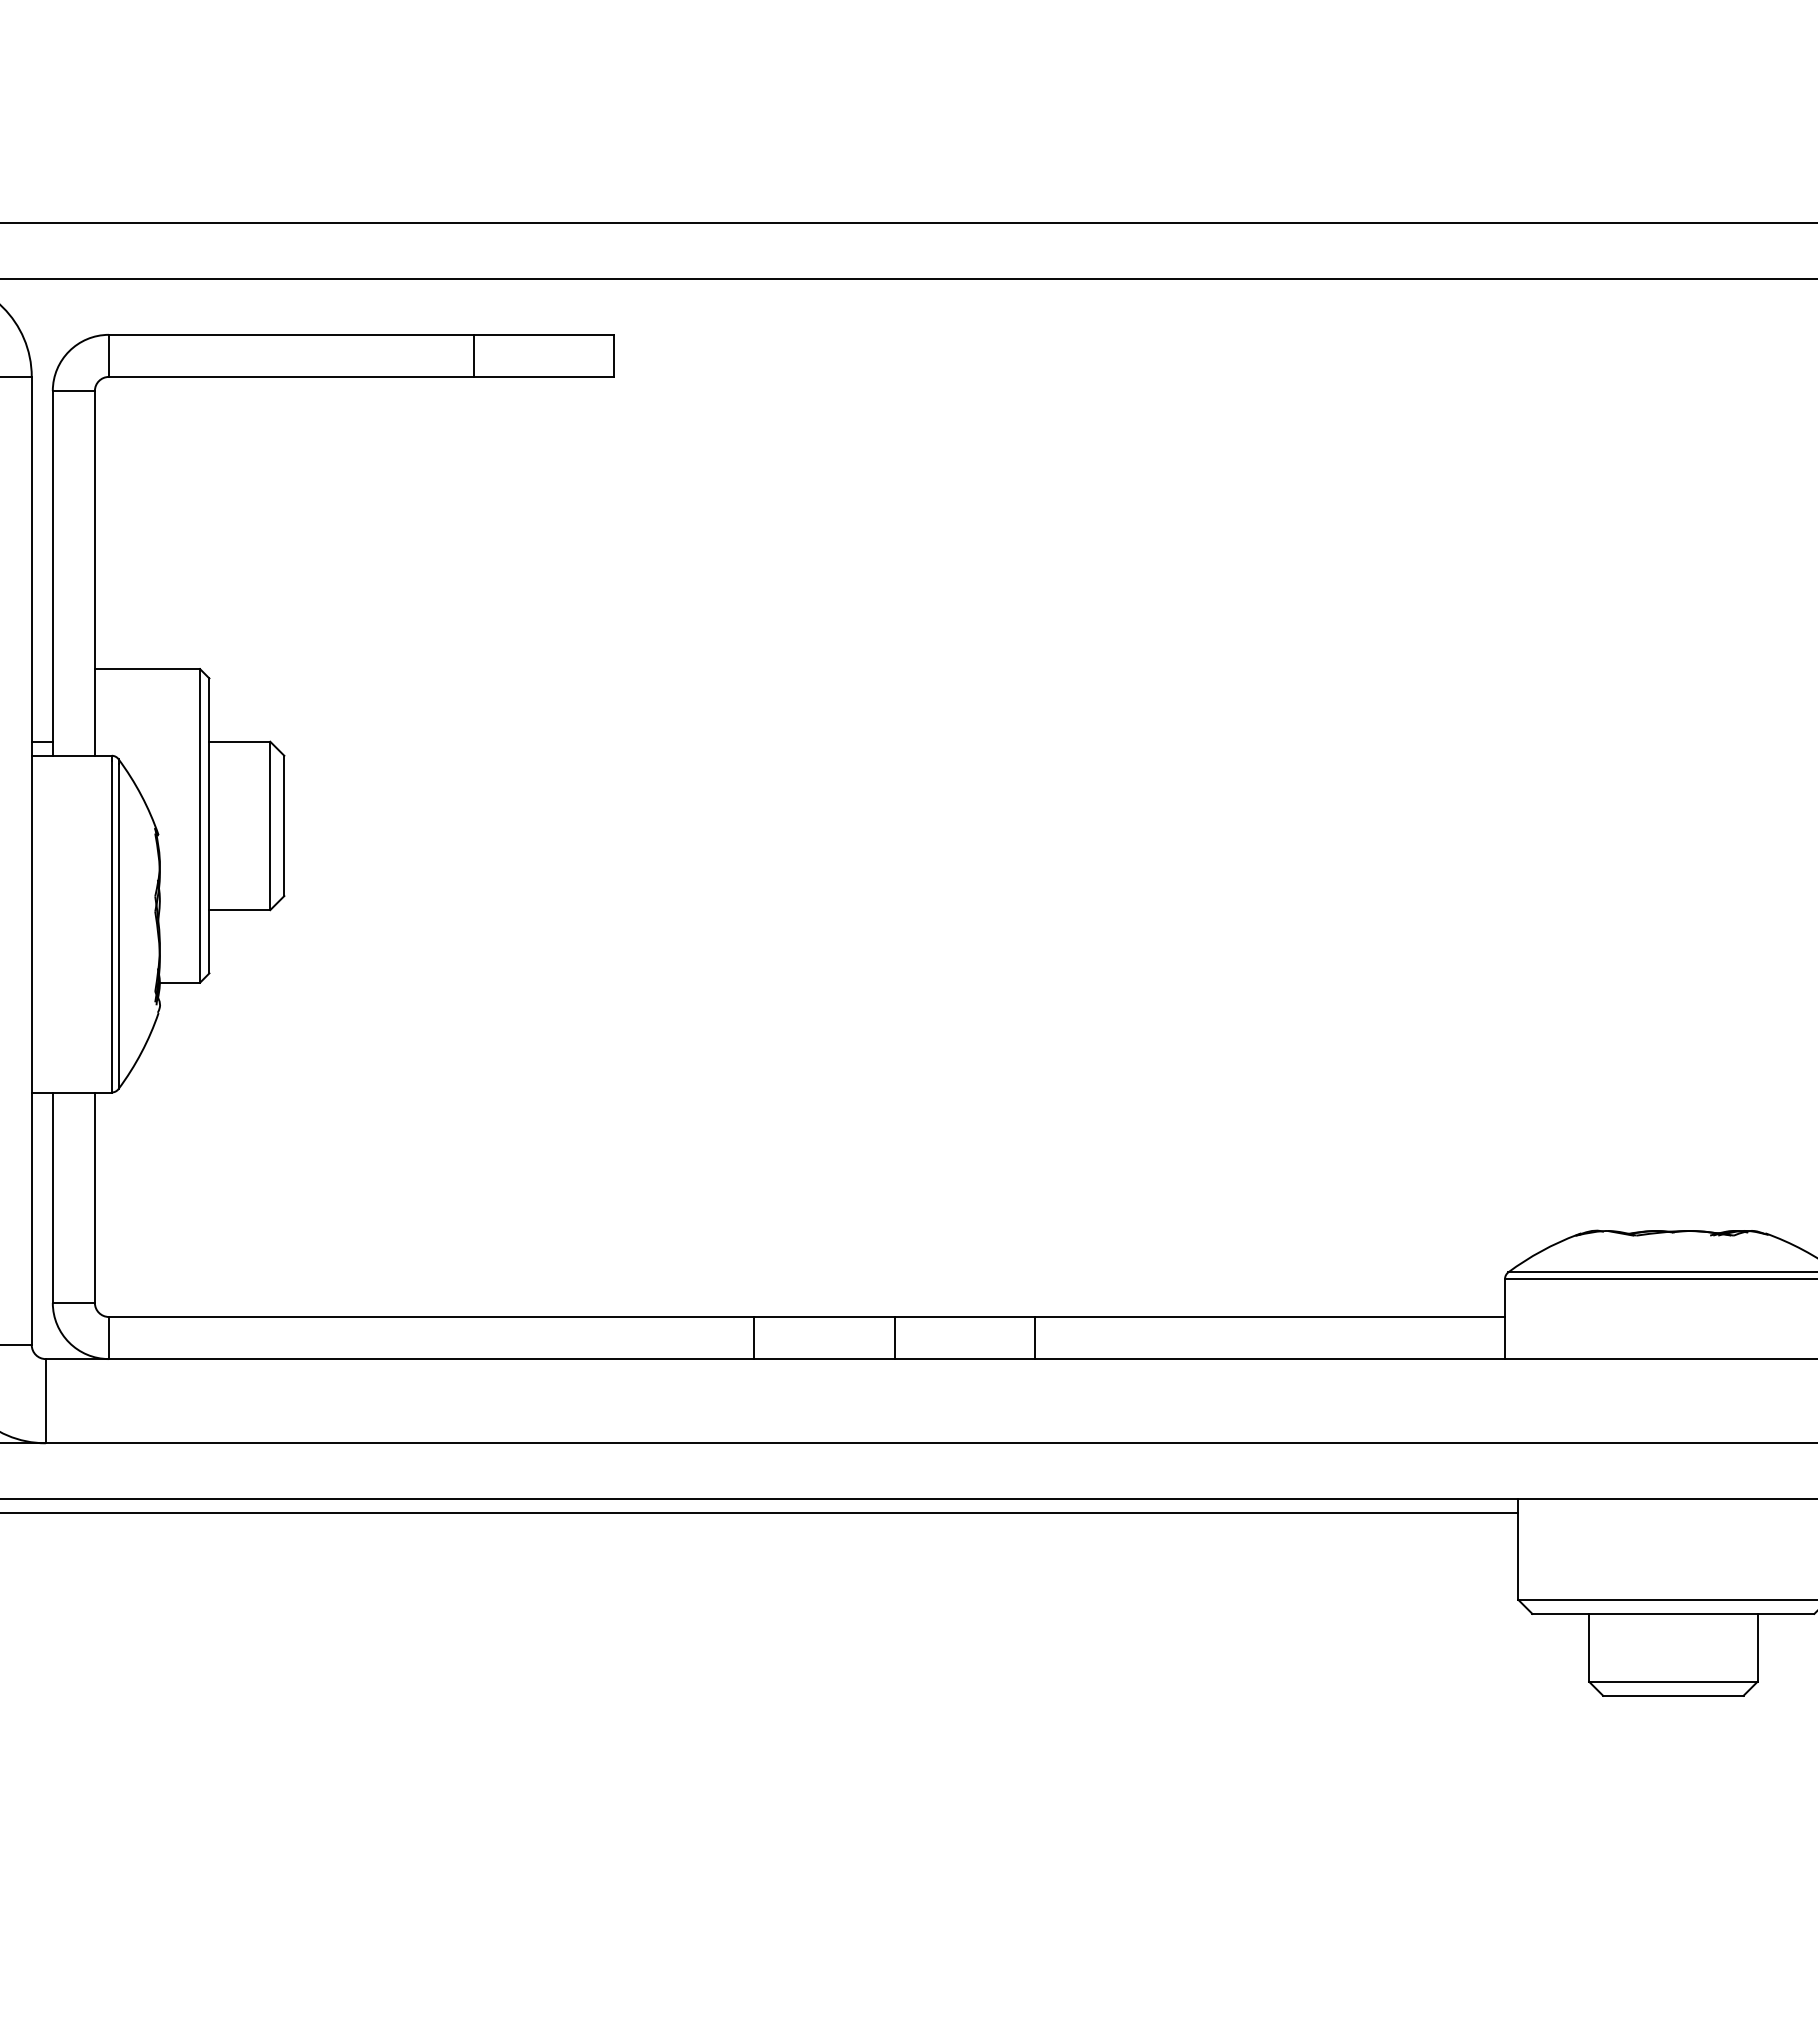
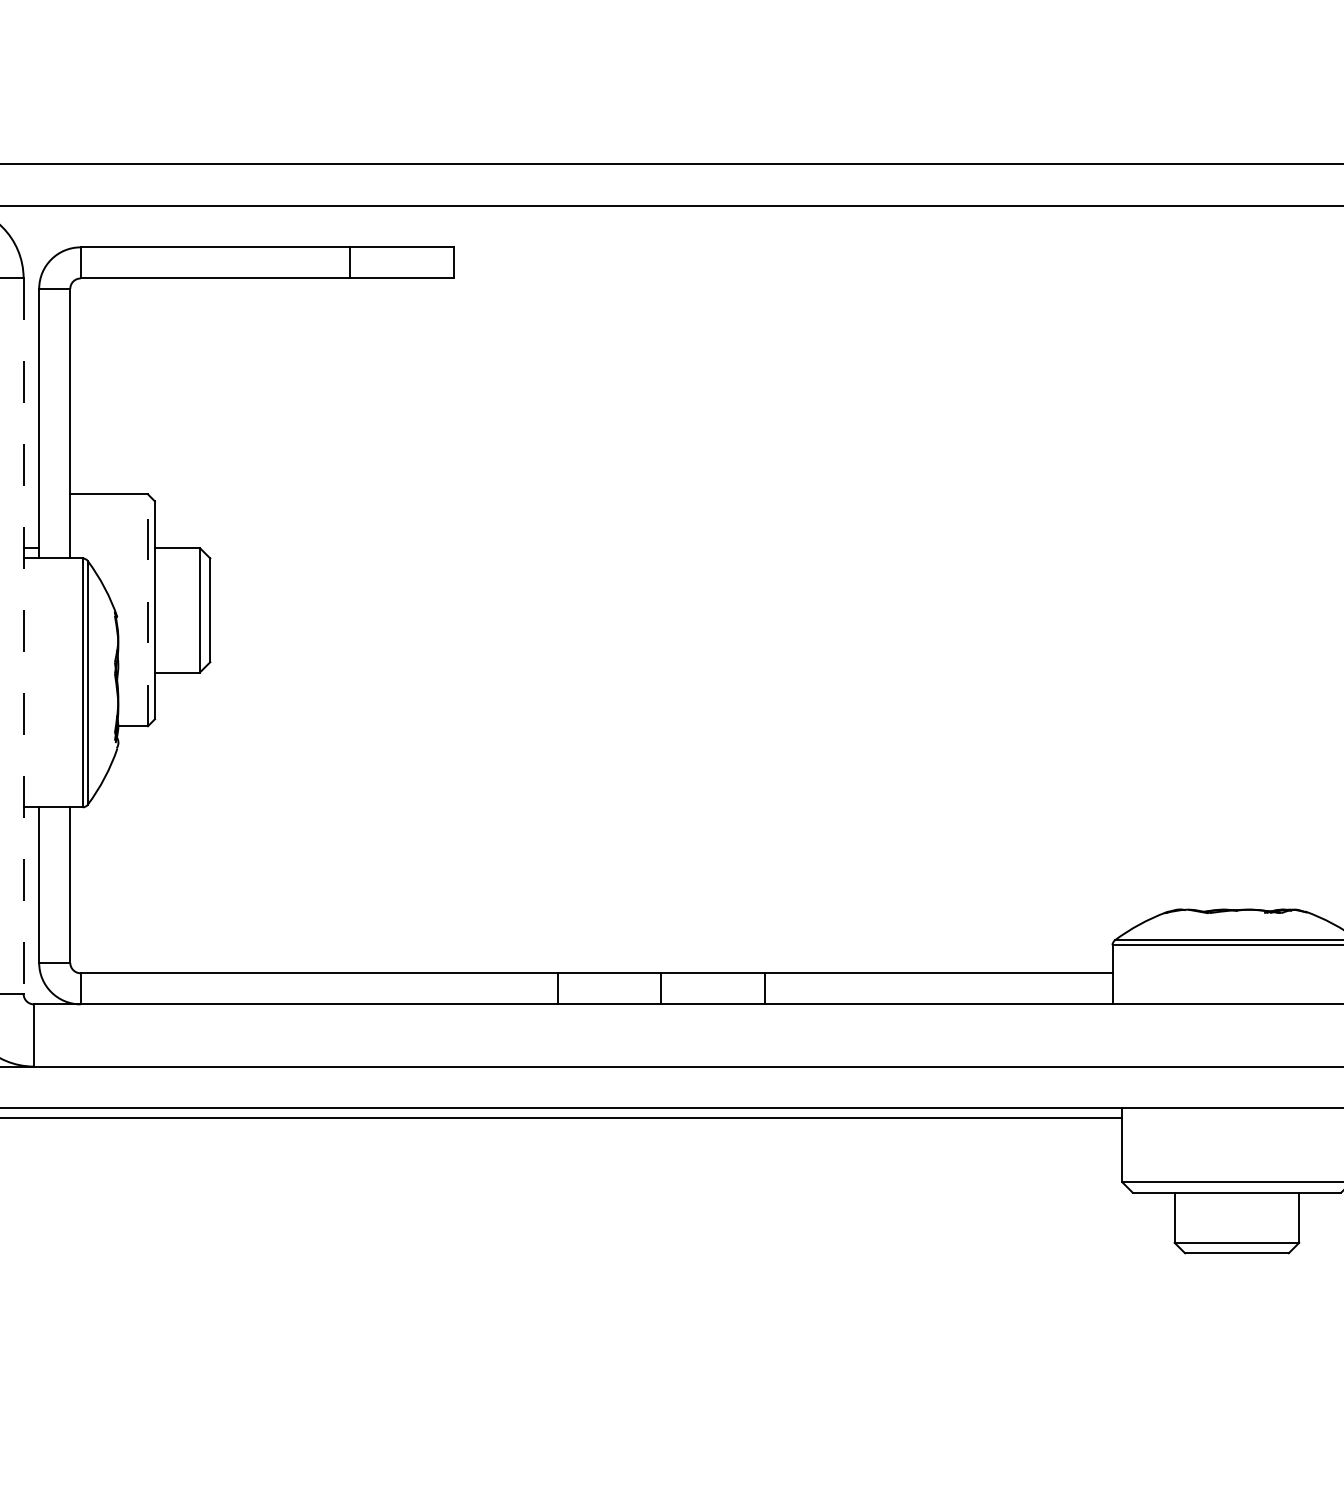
line: (200, 825) -> (148, 610), solid -> dashed
line: (31, 861) -> (23, 636), solid -> dashed

